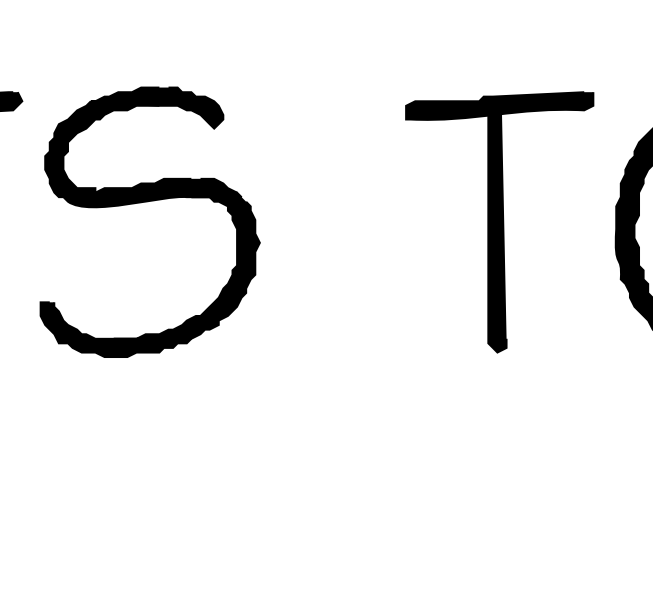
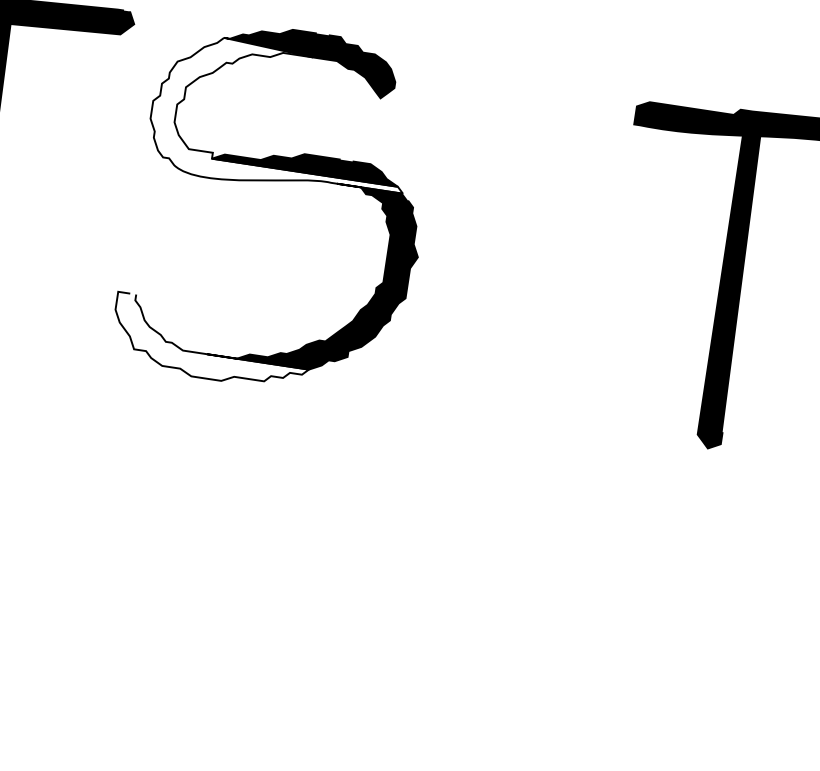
fill: (143, 154) -> (282, 118), removed
fill: (115, 329) -> (211, 342), removed

